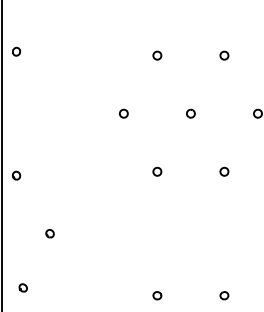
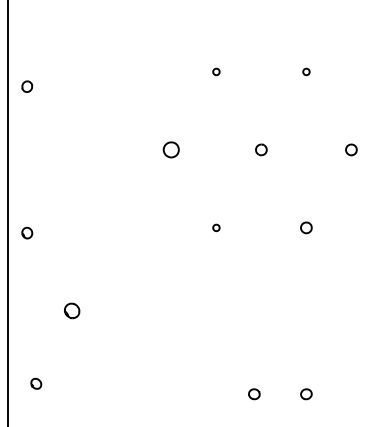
part: (16, 51) -> (27, 86), moved
part: (157, 55) -> (216, 71), size x0.6
part: (224, 55) -> (306, 71), size x0.6
part: (123, 113) -> (171, 149), size x1.4
part: (157, 171) -> (216, 227), size x0.6
part: (50, 234) -> (72, 311), size x1.4
part: (157, 295) -> (254, 394), moved

